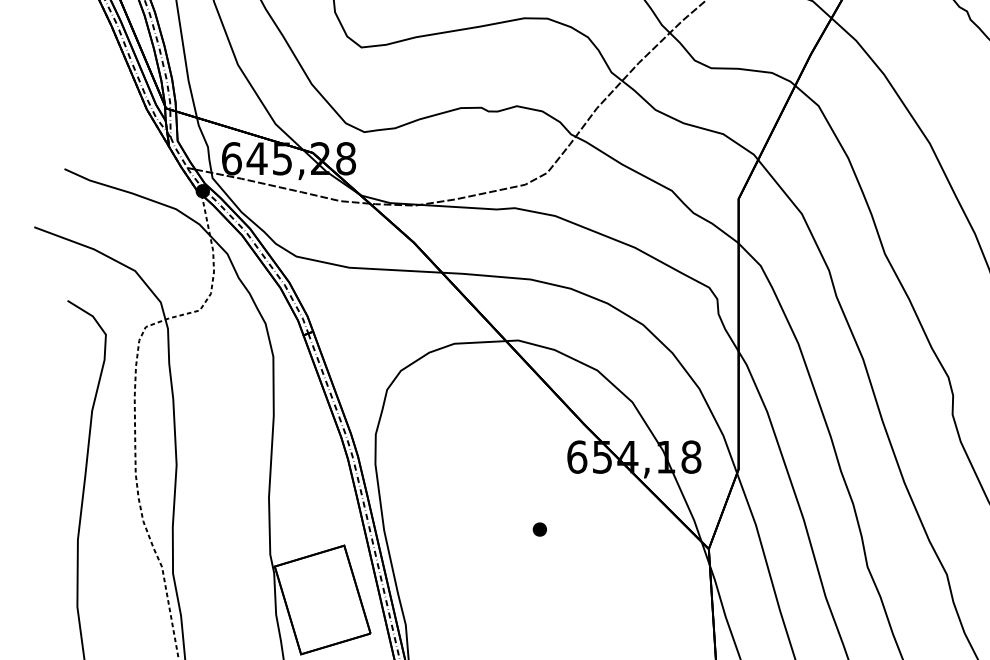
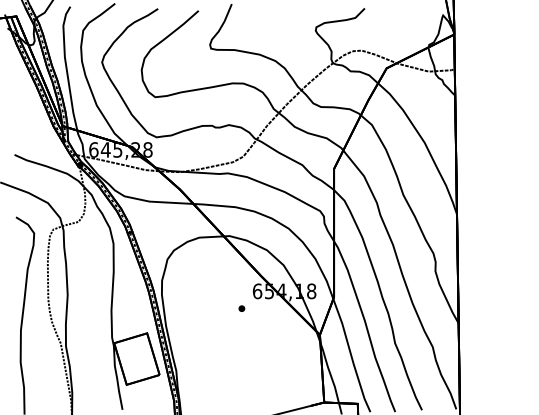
part: (539, 529) -> (241, 308), moved

